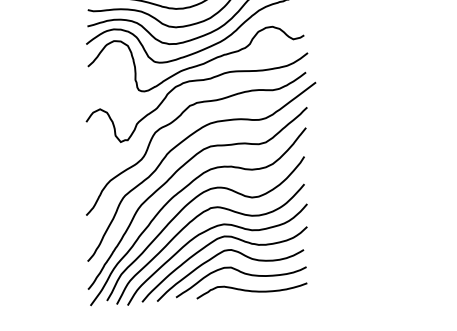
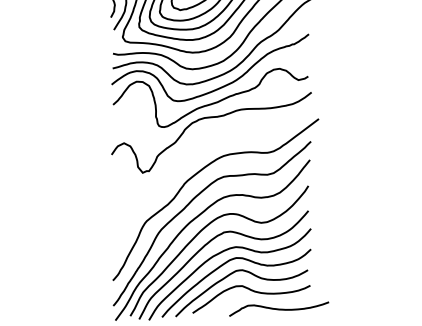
curve: (174, 121) -> (191, 154), removed
curve: (252, 290) -> (279, 308), moved

